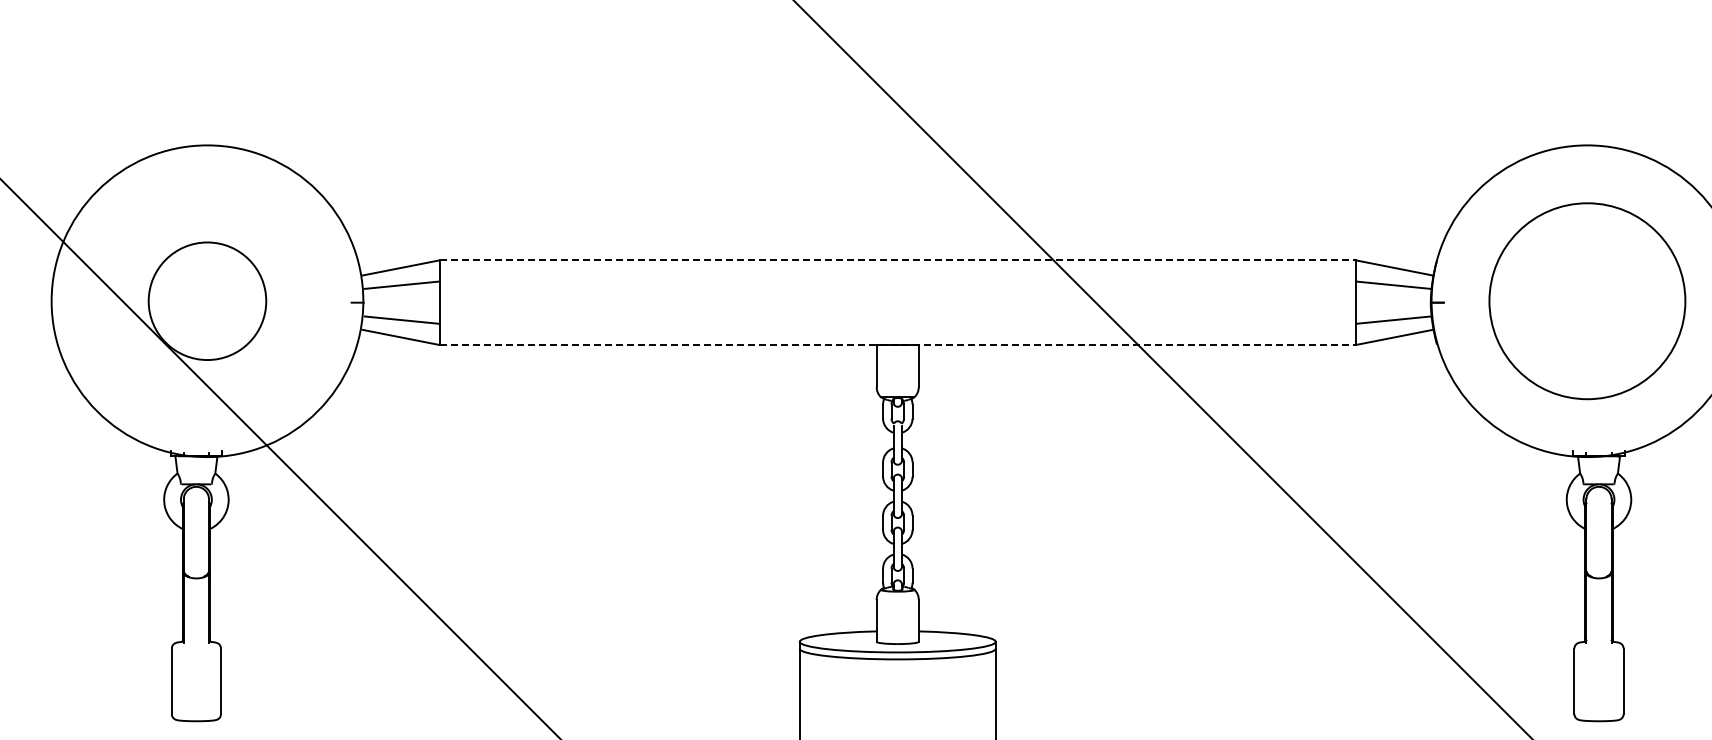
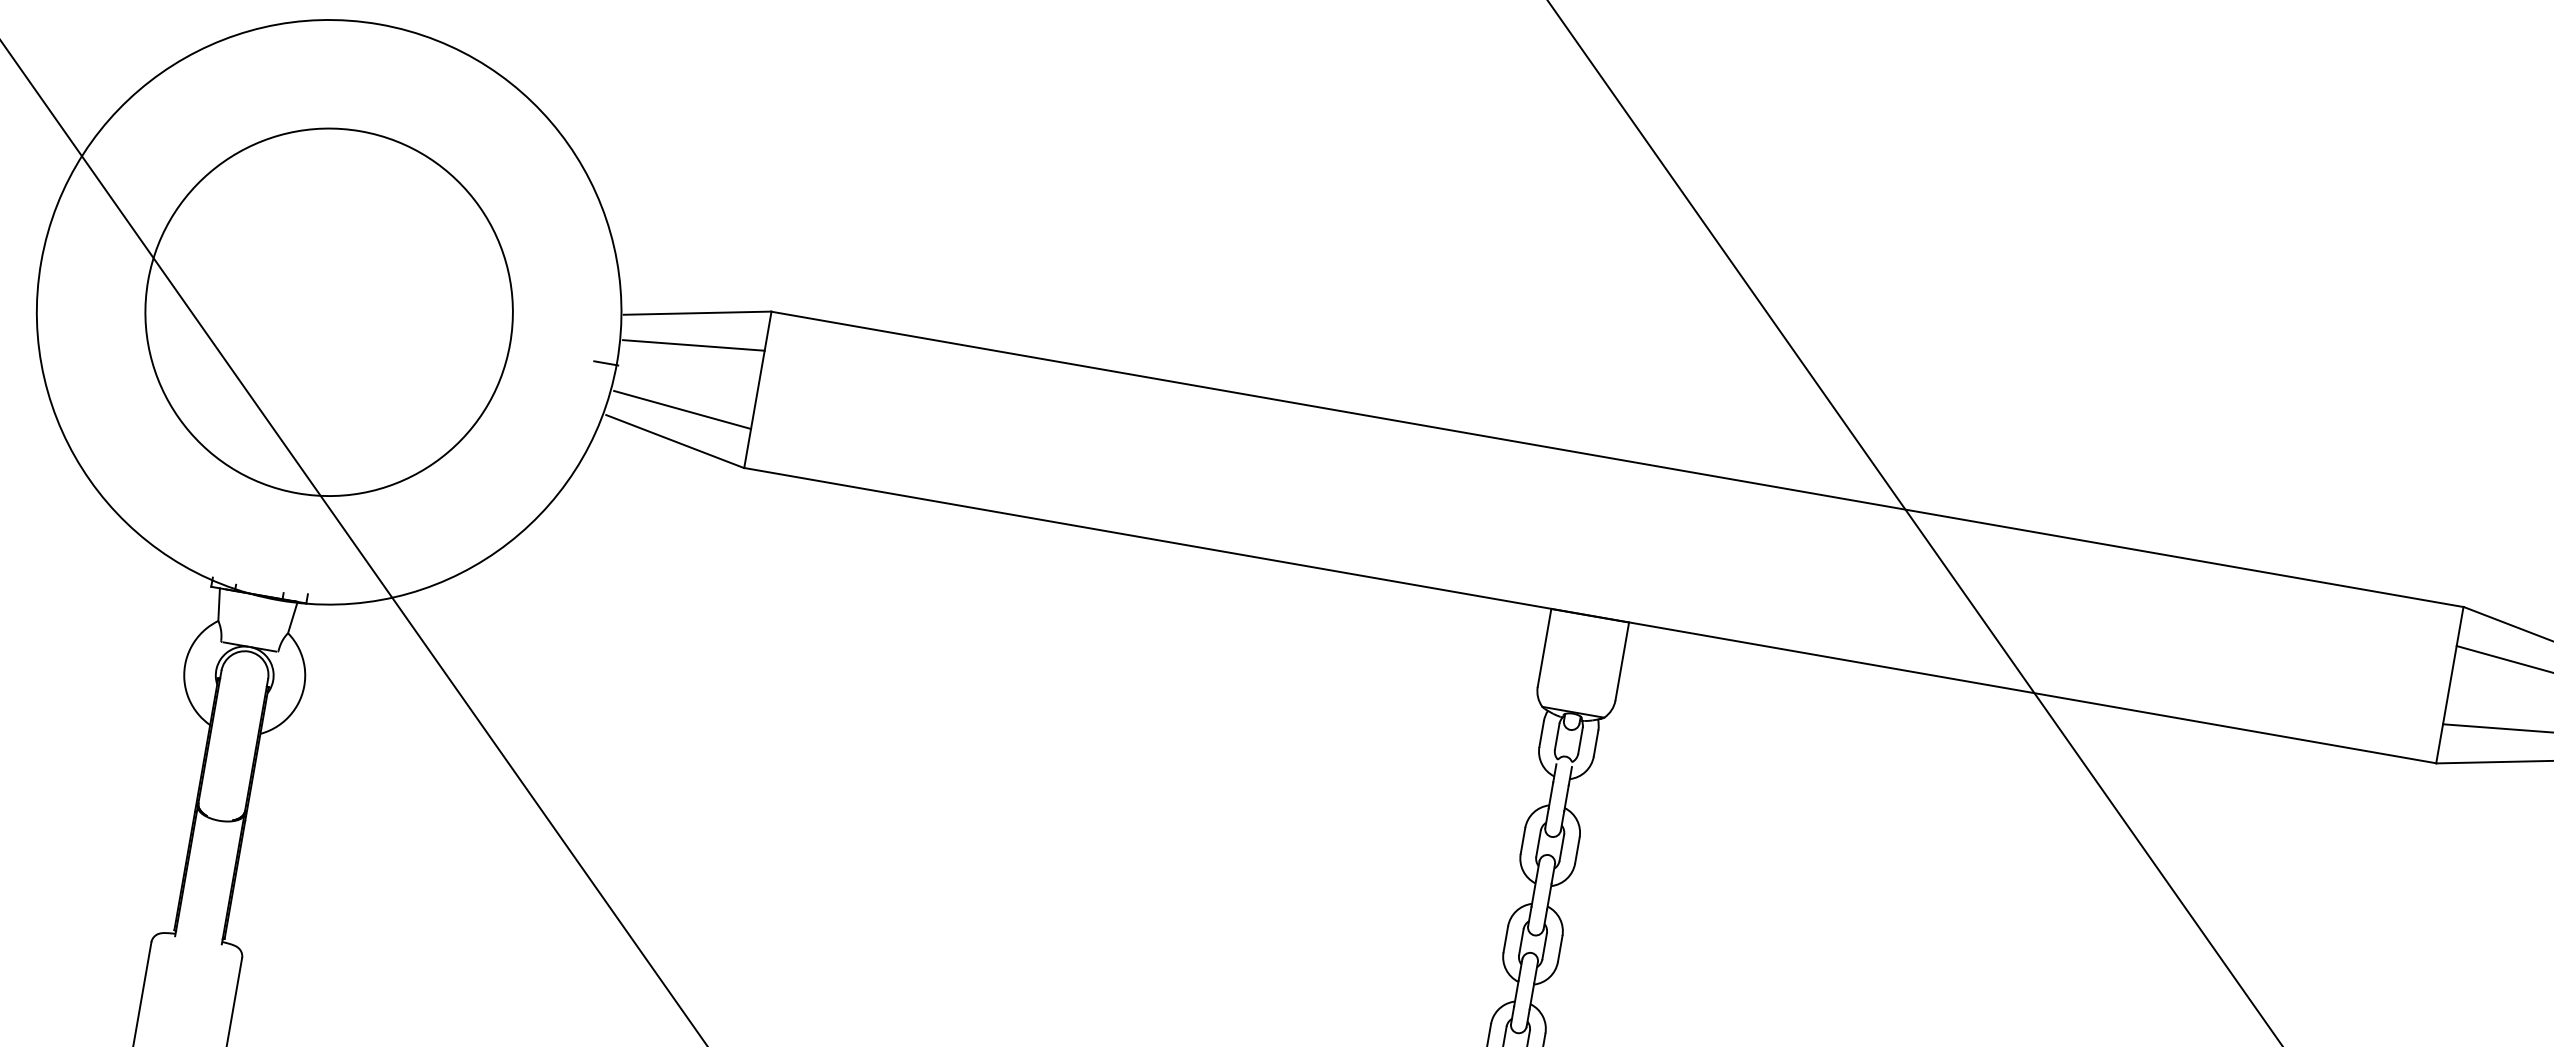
line: (897, 260) -> (1617, 459), dashed -> solid
circle: (207, 301) -> (329, 312), size x1.67
line: (897, 344) -> (1589, 614), dashed -> solid

